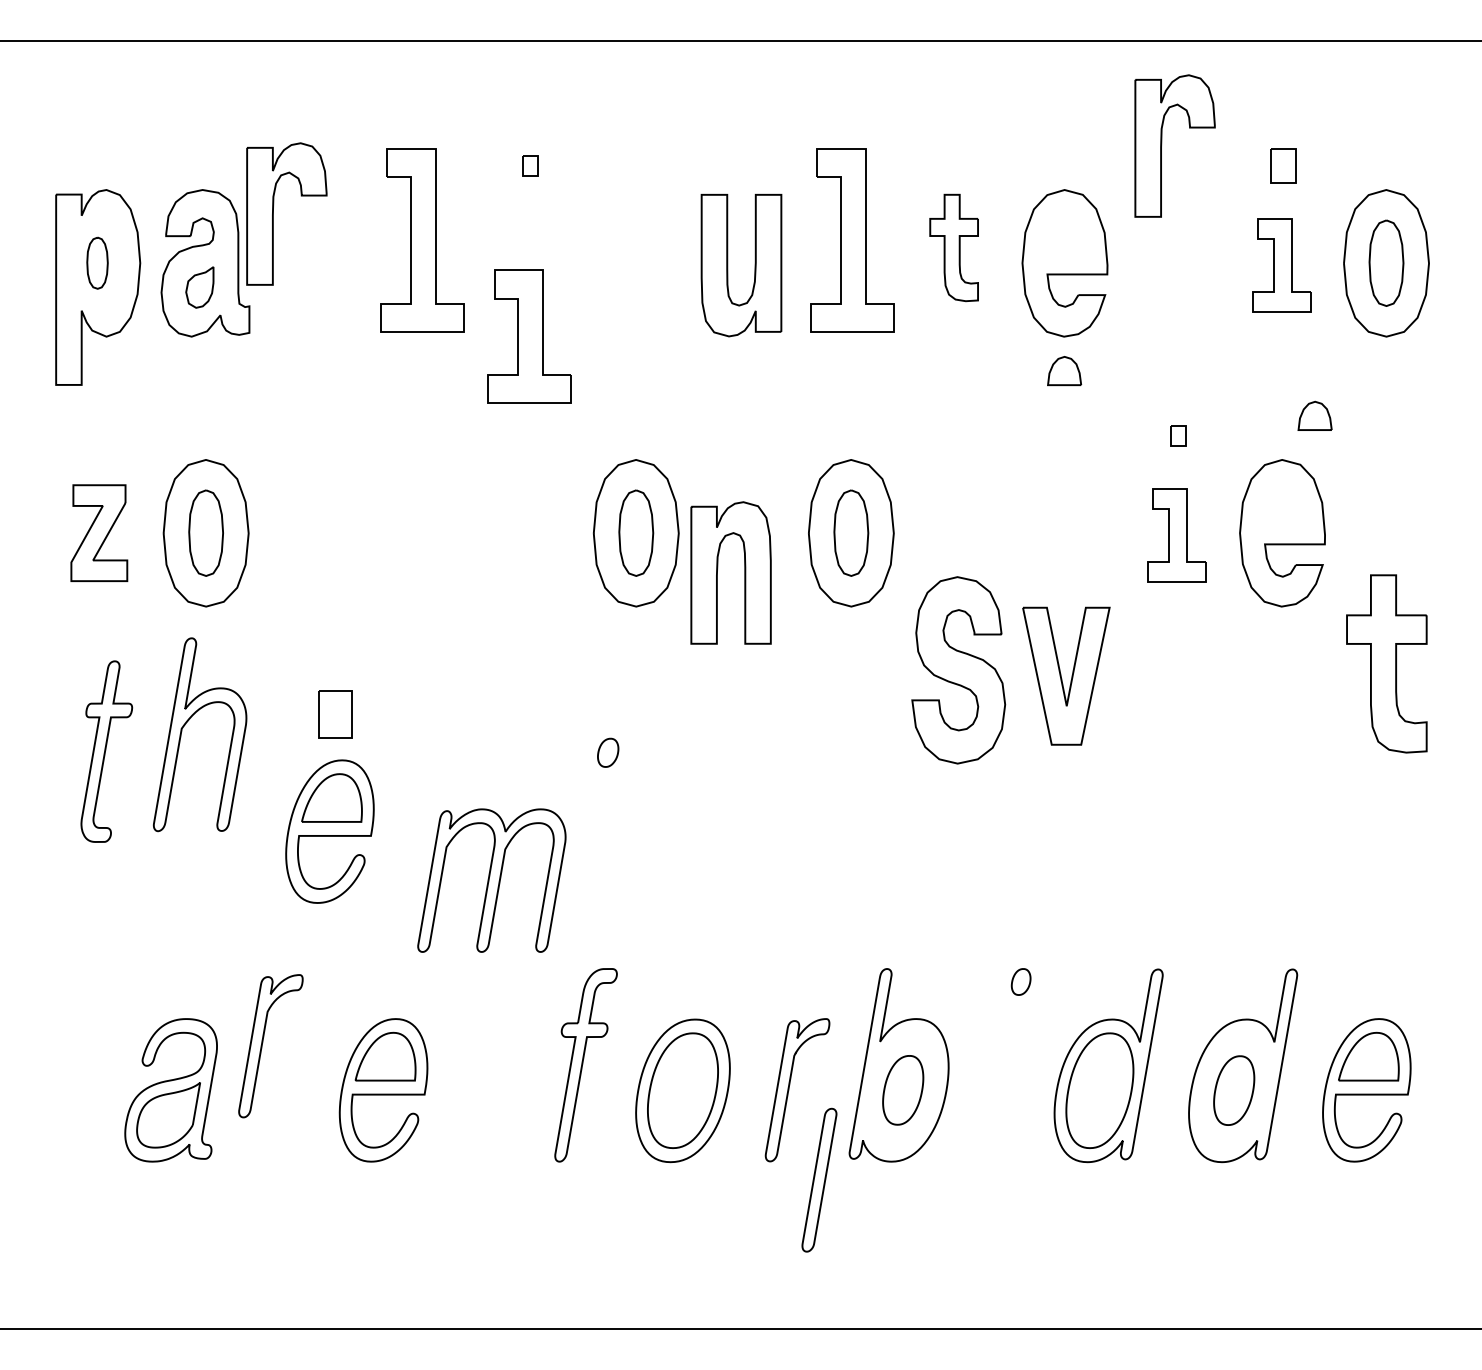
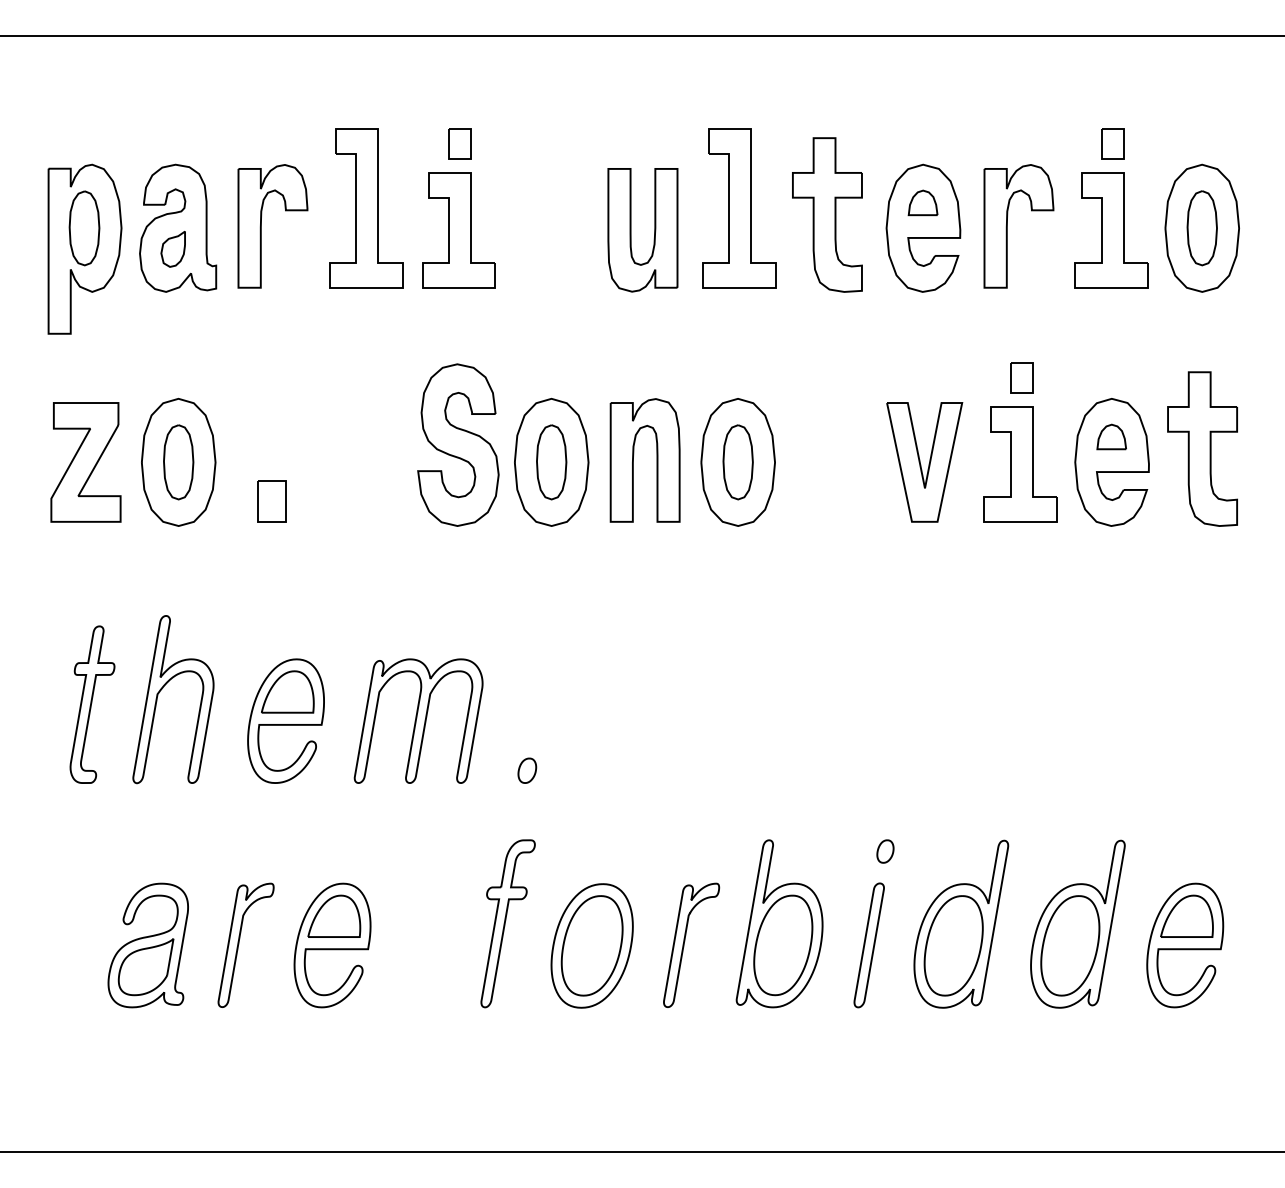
part: (1162, 144) -> (1008, 225), moved
part: (530, 165) -> (459, 143), size x1.67
part: (273, 213) -> (261, 225), moved
part: (953, 247) -> (826, 214), size x1.67
part: (97, 262) -> (84, 227), size x1.67
part: (1281, 265) -> (1111, 230), size x1.43
part: (529, 336) -> (459, 230), moved
part: (1064, 371) -> (923, 203), moved
part: (1314, 415) -> (1111, 436), moved
part: (1178, 435) -> (1021, 377), size x1.67
part: (99, 532) -> (86, 461), size x1.43
part: (1176, 535) -> (1020, 464), size x1.43
part: (718, 568) -> (634, 456), moved
part: (1386, 663) -> (1202, 448), moved
part: (958, 670) -> (458, 445), moved
part: (1066, 675) -> (924, 461), moved
part: (335, 714) -> (271, 501), moved
part: (185, 725) -> (160, 691), moved
part: (106, 751) -> (92, 704), moved
part: (608, 752) -> (527, 770), moved
part: (491, 880) -> (418, 721), moved
part: (262, 1046) -> (238, 945), moved
part: (902, 1090) -> (782, 945), size x1.67
part: (1233, 1090) -> (1069, 945), size x1.67
part: (819, 1179) -> (869, 944), moved

